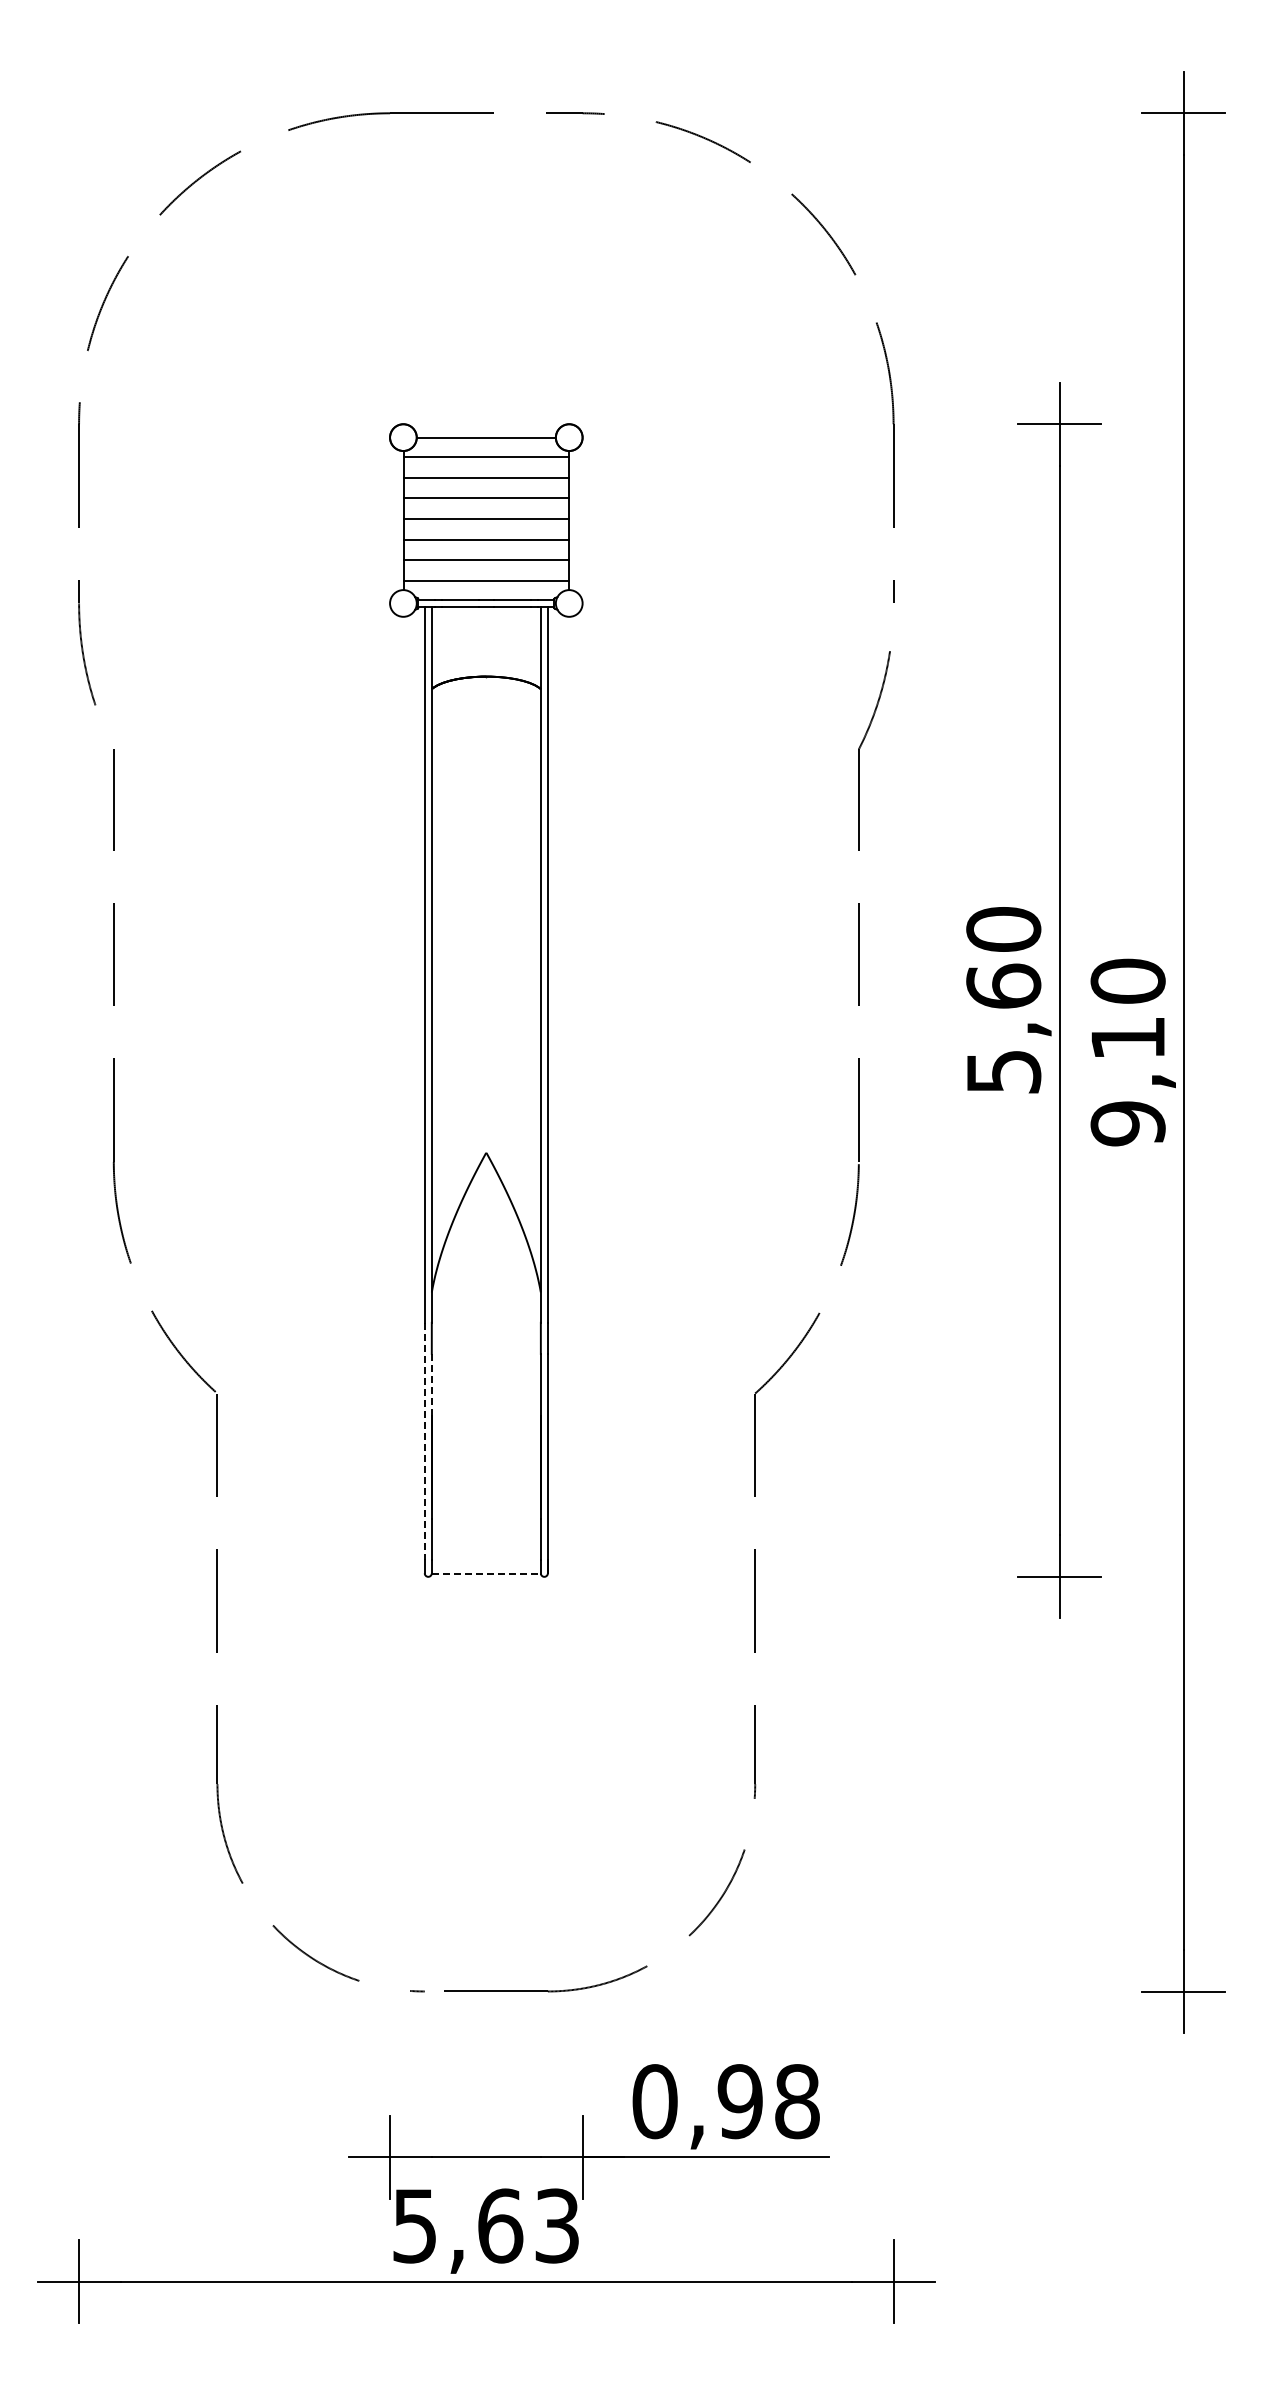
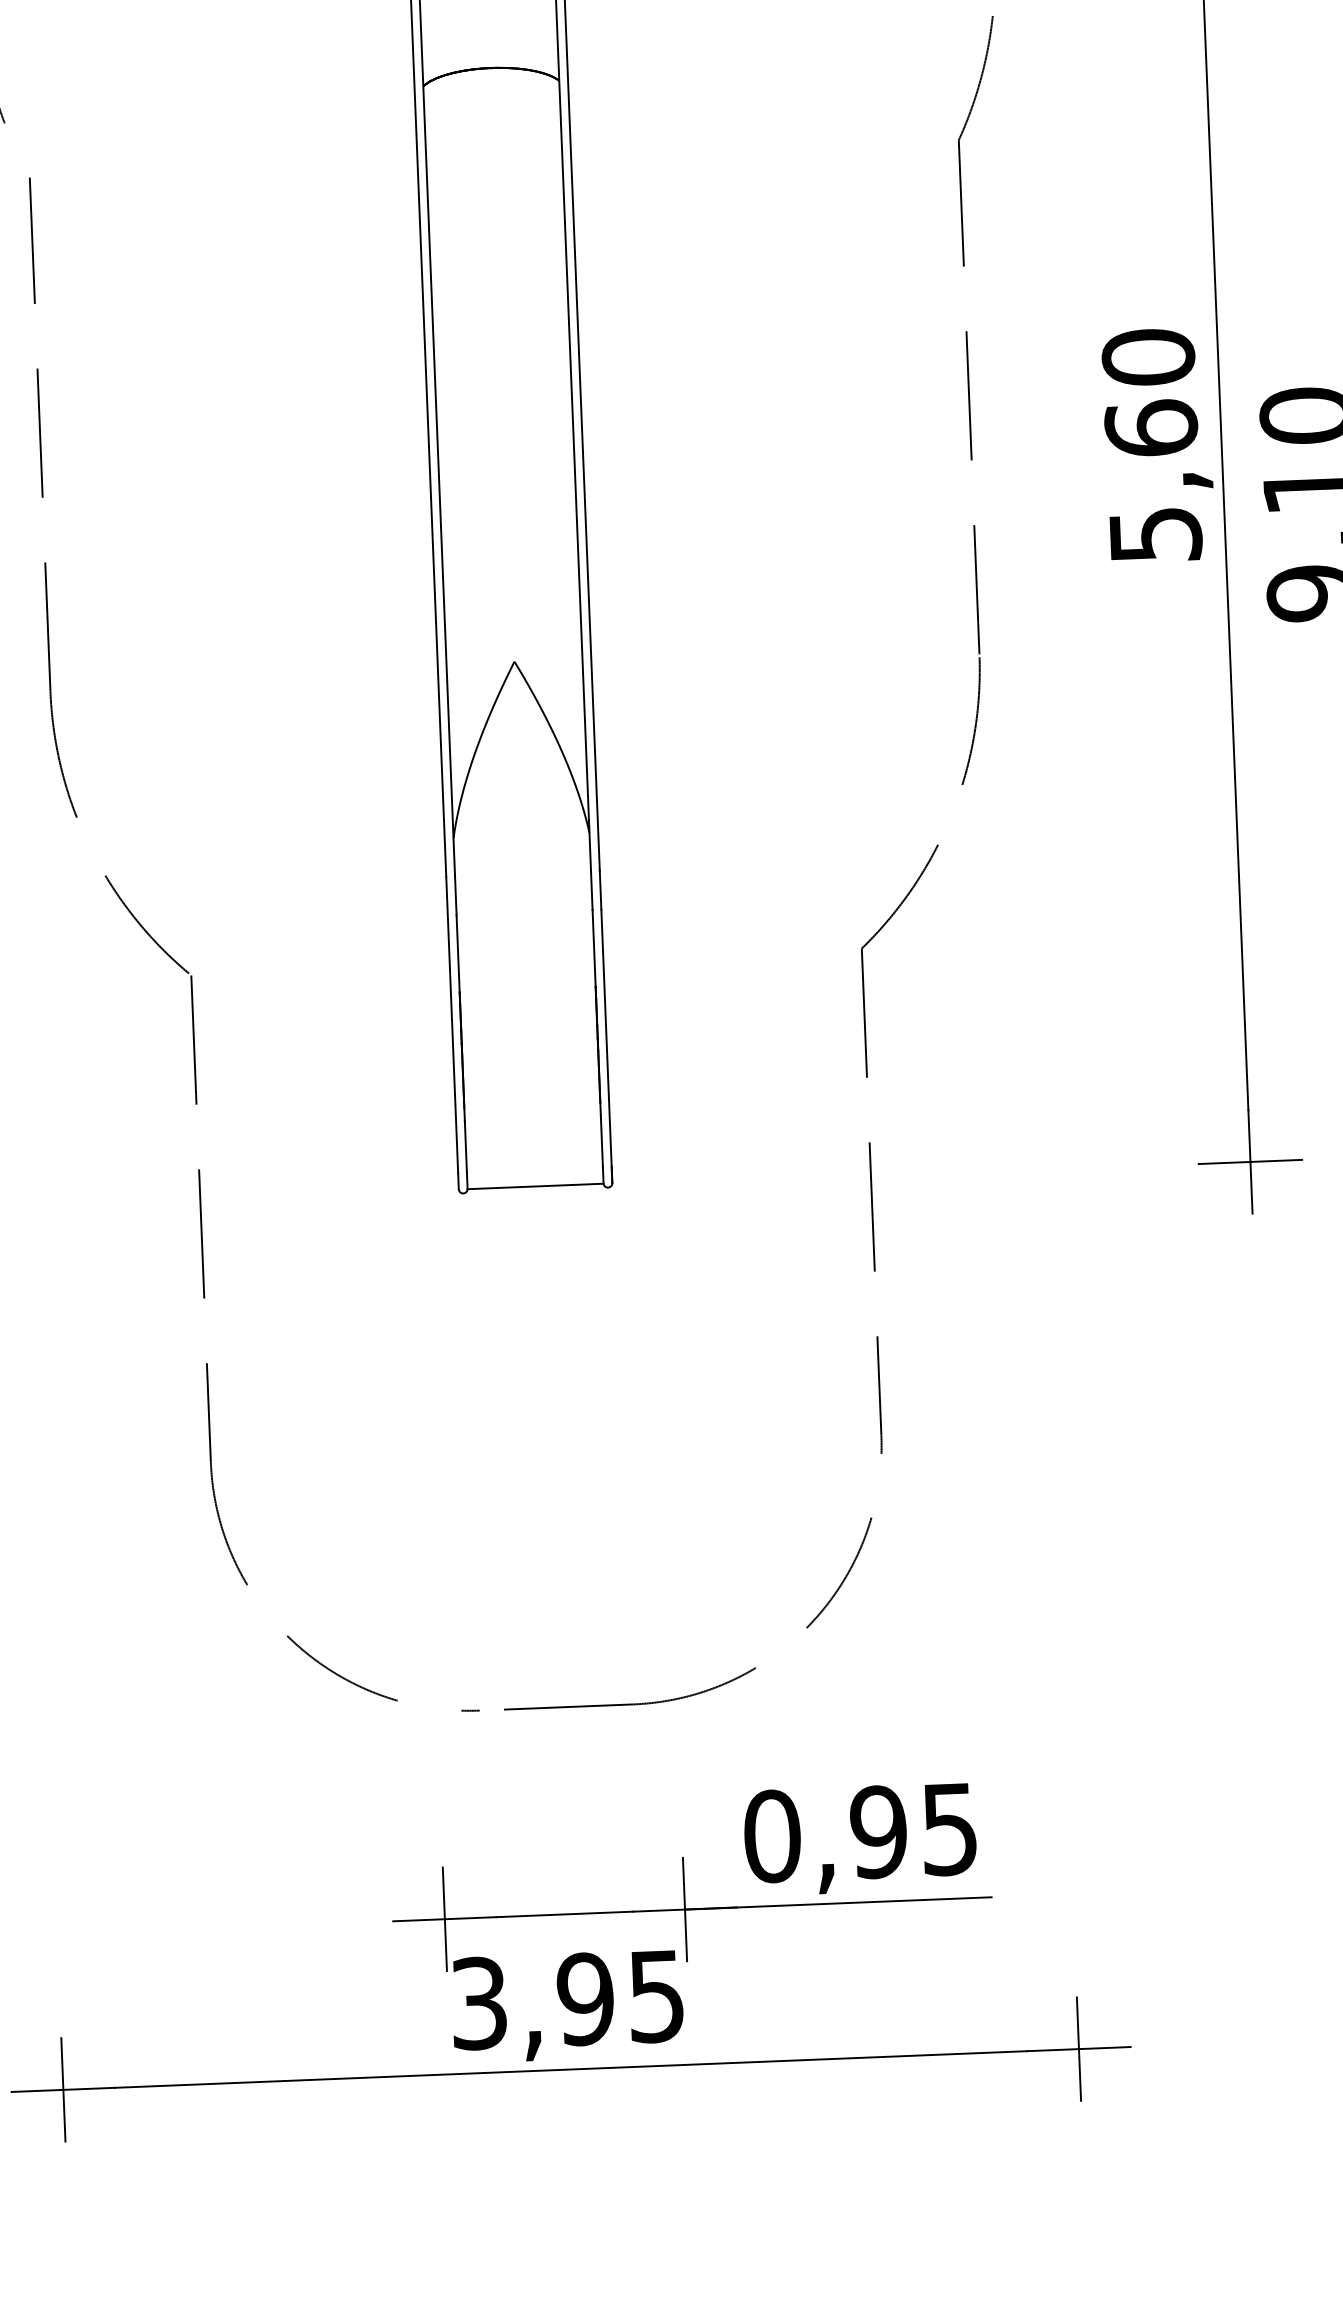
line: (431, 1384) -> (457, 953), dashed -> solid
line: (424, 1441) -> (451, 1024), dashed -> solid
line: (486, 1573) -> (535, 1186), dashed -> solid
text: (797, 2101) -> (950, 1829), 0,98 -> 0,95
text: (485, 2225) -> (567, 1999), 5,63 -> 3,95

